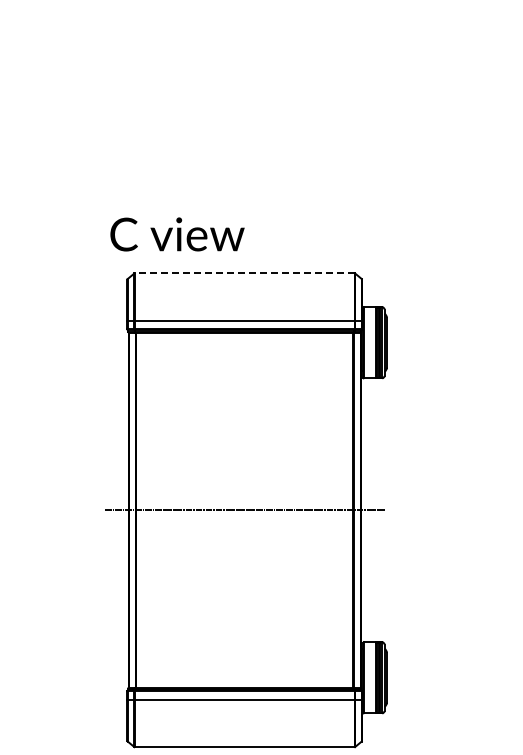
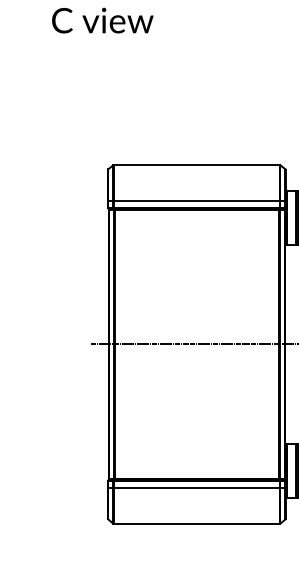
text: (177, 234) -> (102, 20), moved
line: (244, 273) -> (196, 165), dashed -> solid

